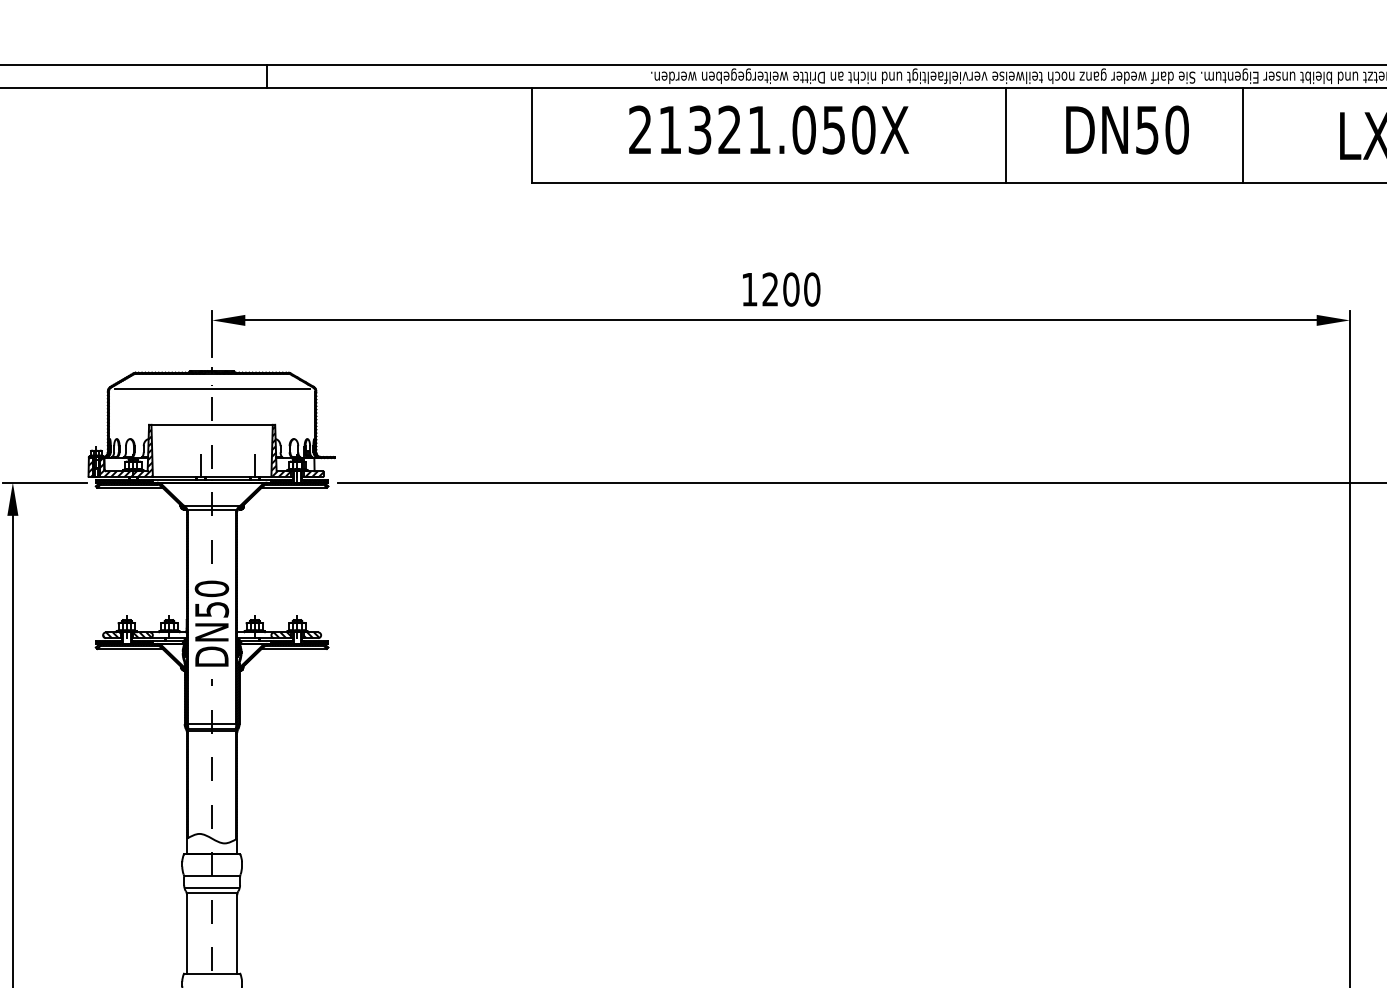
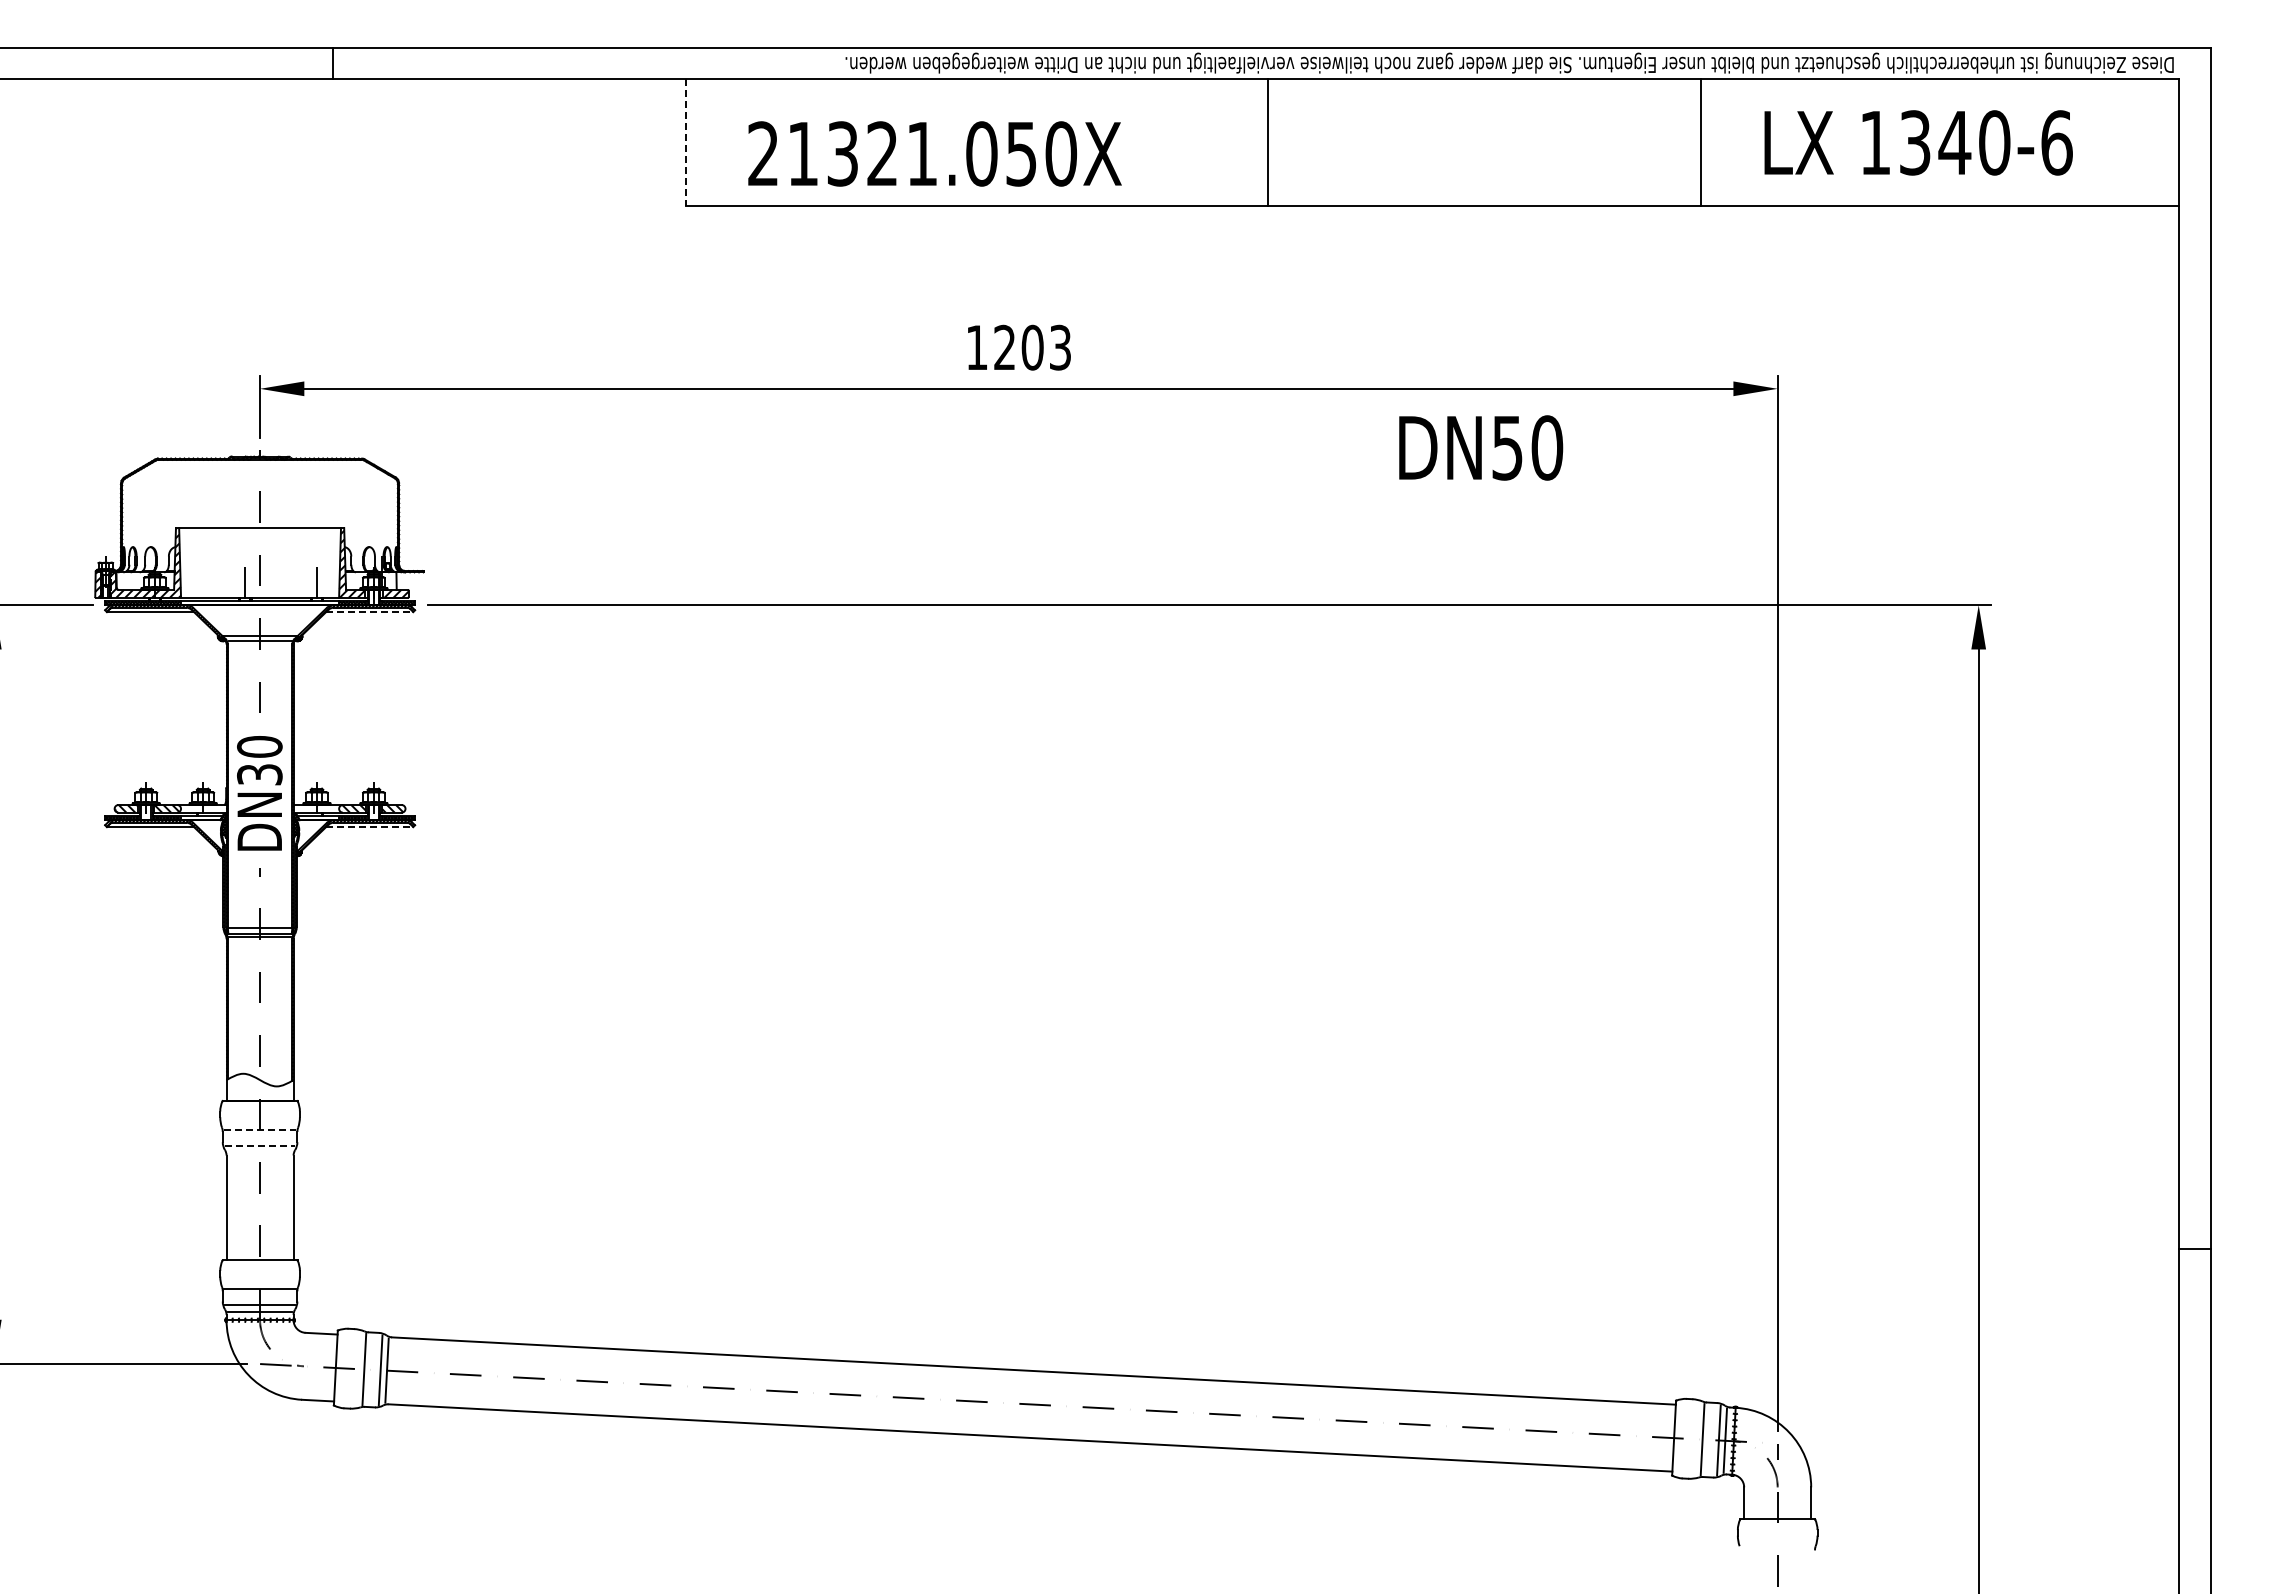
text: (768, 129) -> (934, 153), moved
text: (1127, 129) -> (1481, 447), moved
line: (1005, 135) -> (1268, 142), moved
line: (1242, 135) -> (1700, 142), moved
line: (531, 136) -> (686, 143), solid -> dashed
text: (812, 289) -> (1060, 347), 1200 -> 1203
line: (212, 389) -> (260, 480), removed
line: (294, 488) -> (370, 612), solid -> dashed
text: (211, 609) -> (259, 774), DN50 -> DN30
line: (294, 649) -> (370, 827), solid -> dashed
line: (212, 875) -> (260, 1129), solid -> dashed
line: (212, 887) -> (260, 1145), solid -> dashed
line: (212, 892) -> (260, 1152), removed

